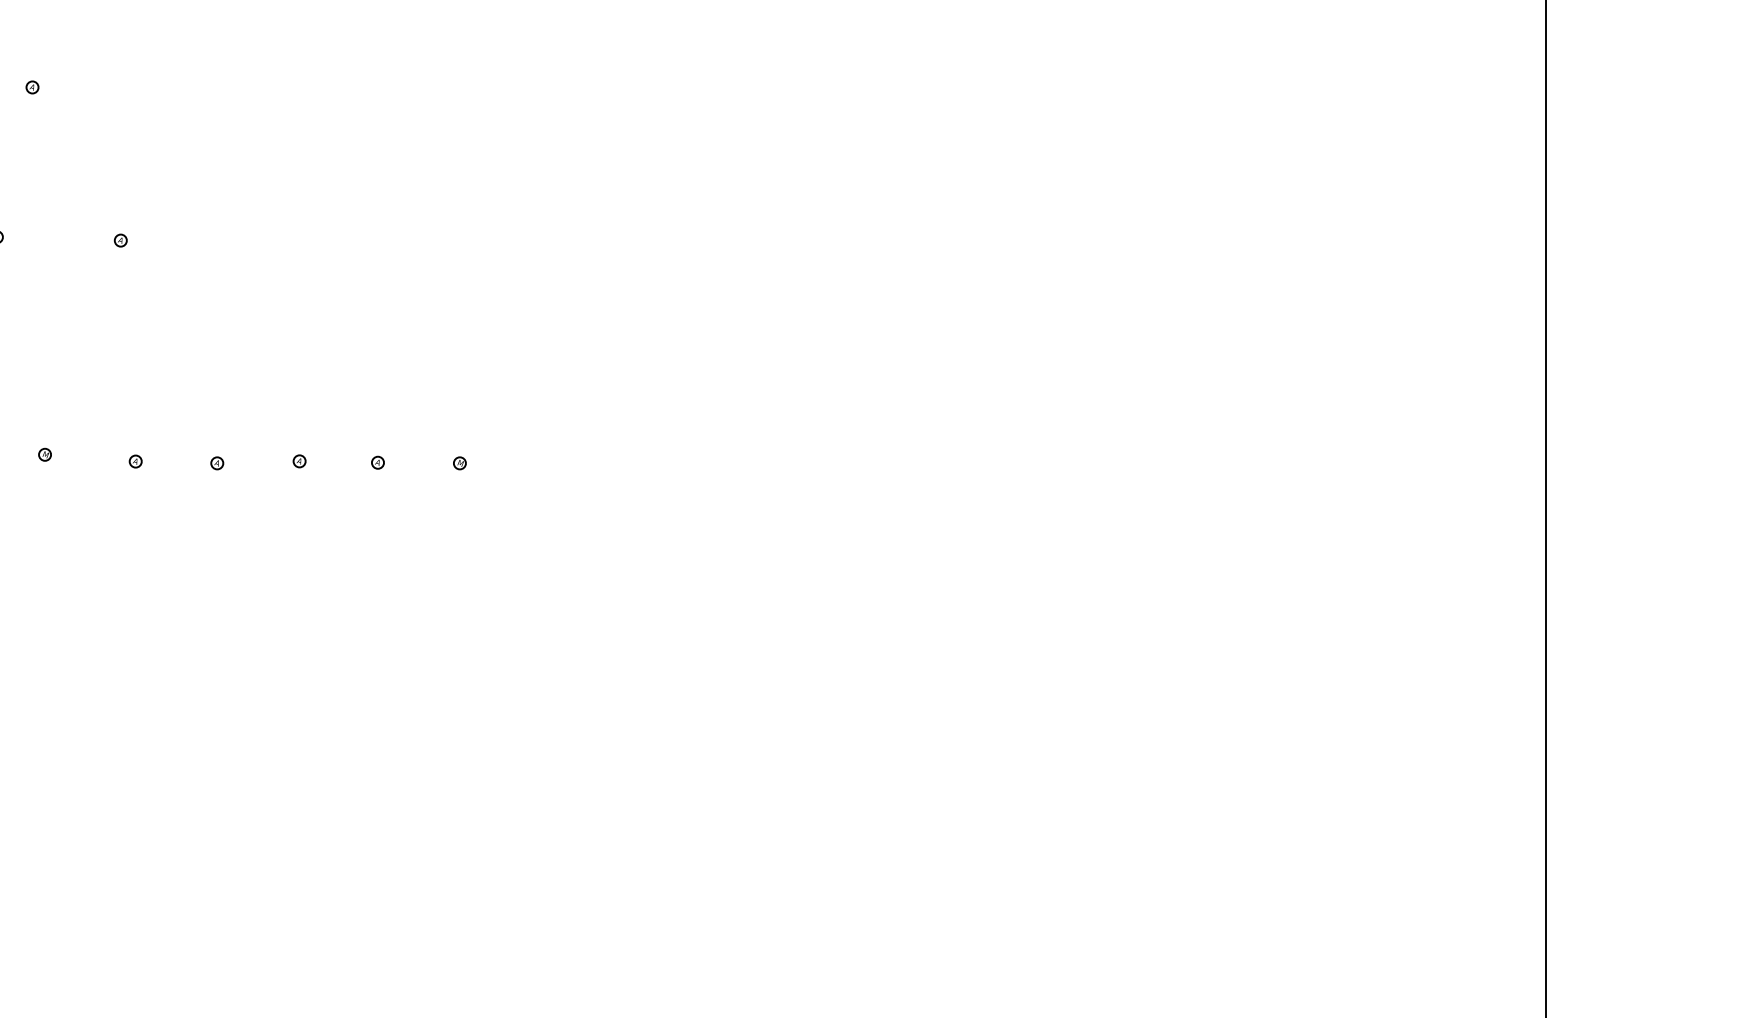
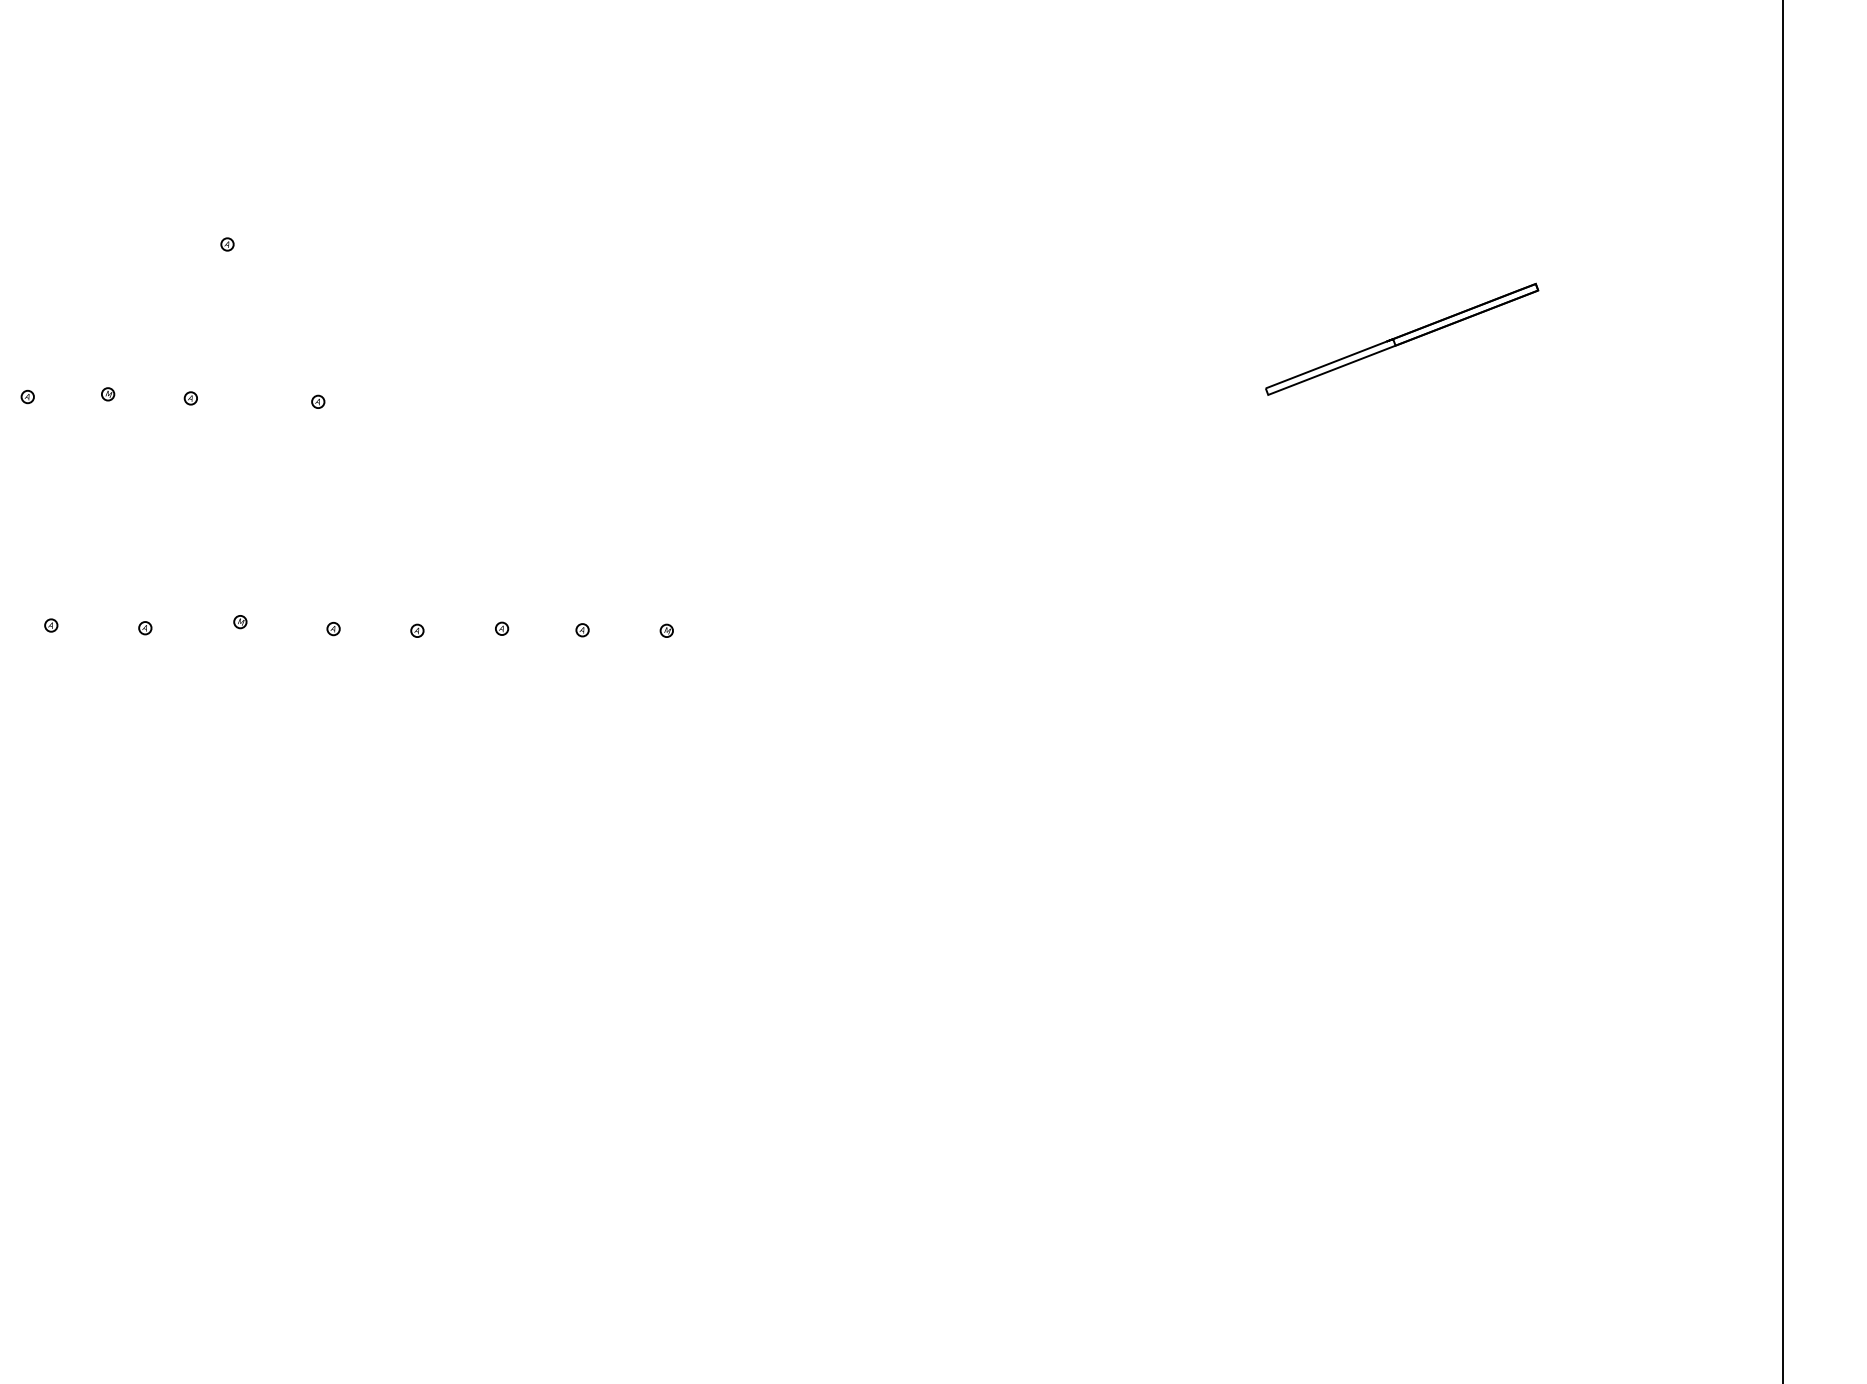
part: (1175, 178) -> (1402, 338), added

